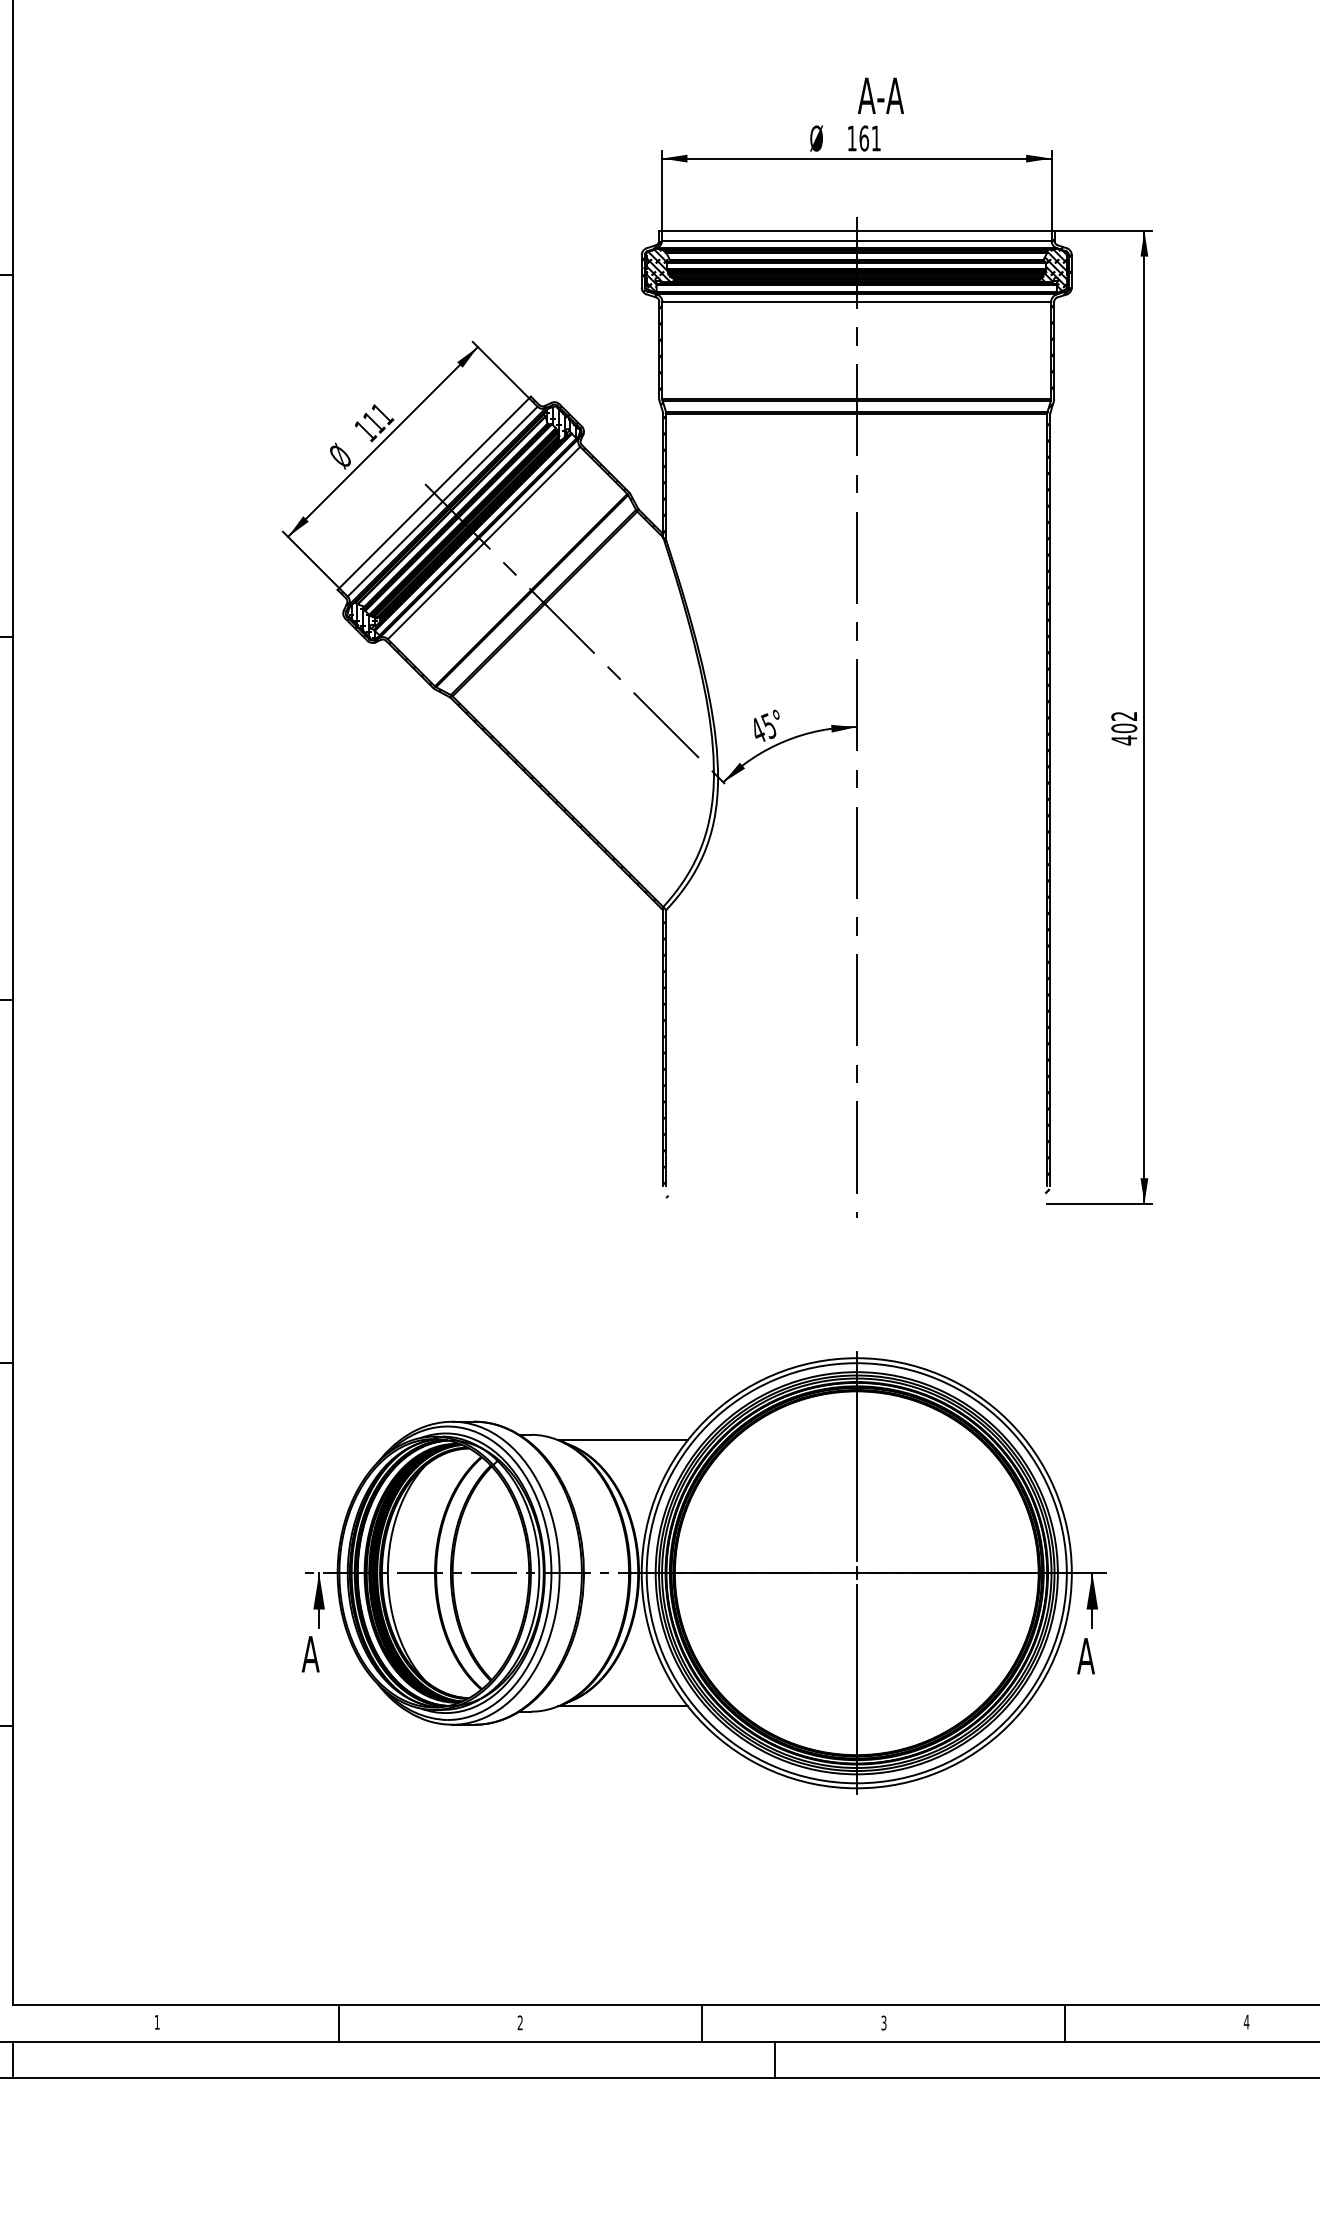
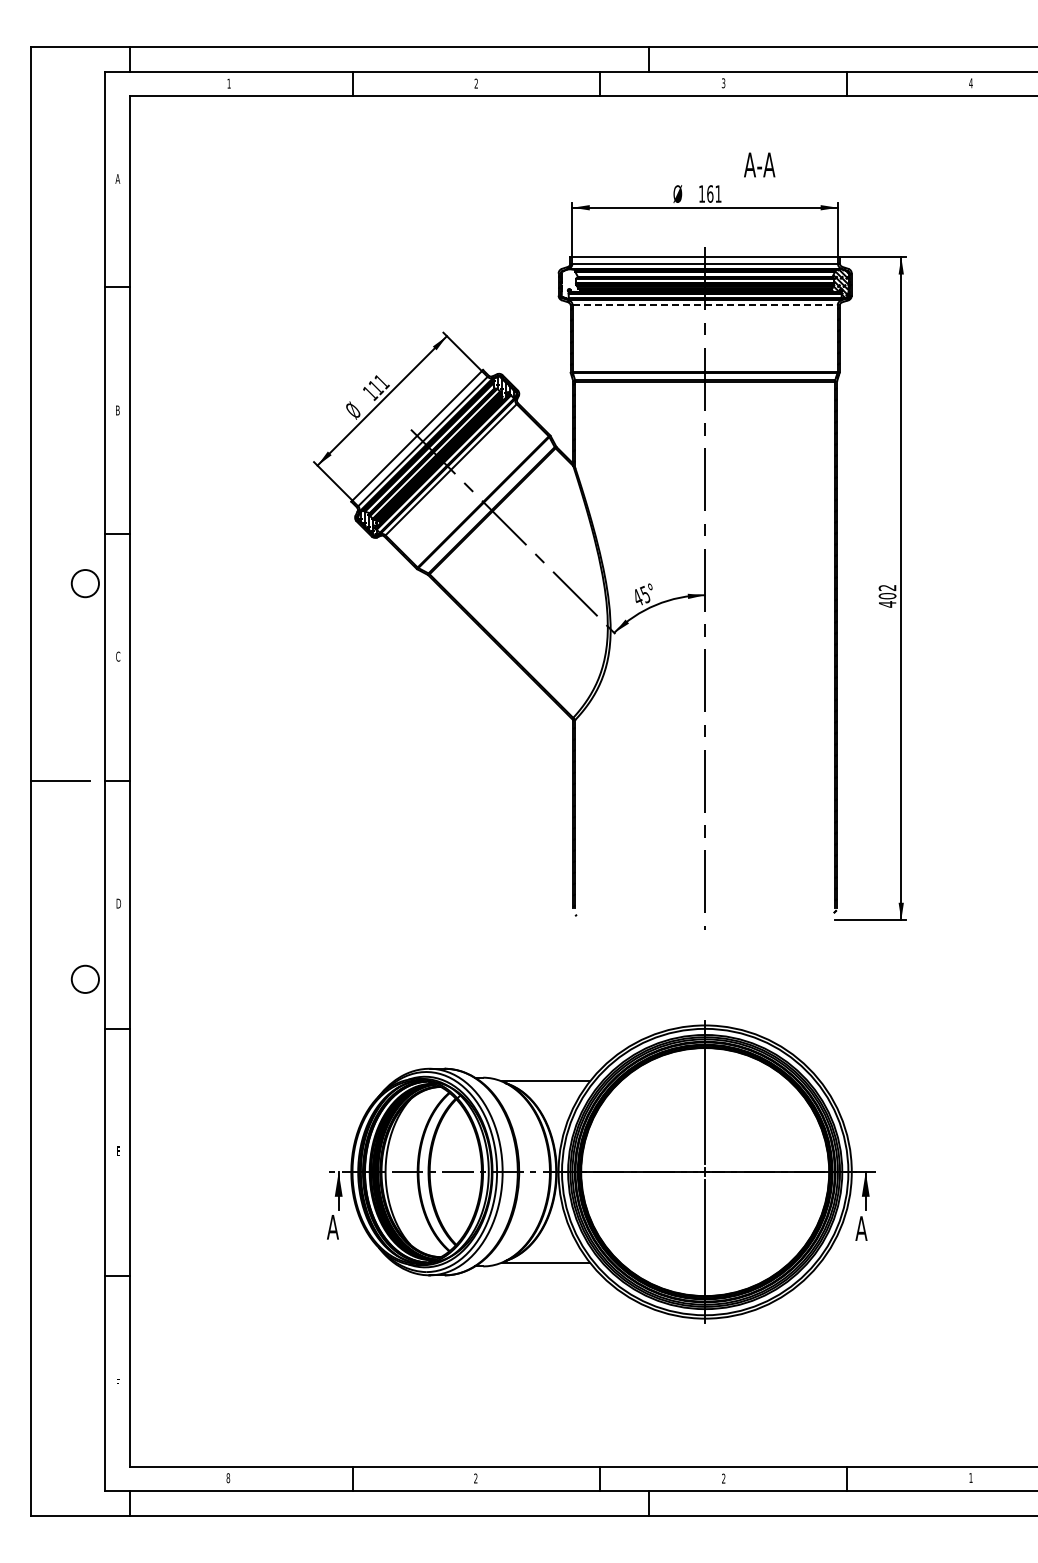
text: (880, 95) -> (759, 164), moved
hatch: (657, 269) -> (569, 283), removed
line: (857, 302) -> (705, 305), solid -> dashed
text: (1245, 2021) -> (970, 1477), 4 -> 1
text: (157, 2022) -> (228, 1478), 1 -> 8
text: (883, 2022) -> (723, 1478), 3 -> 2

